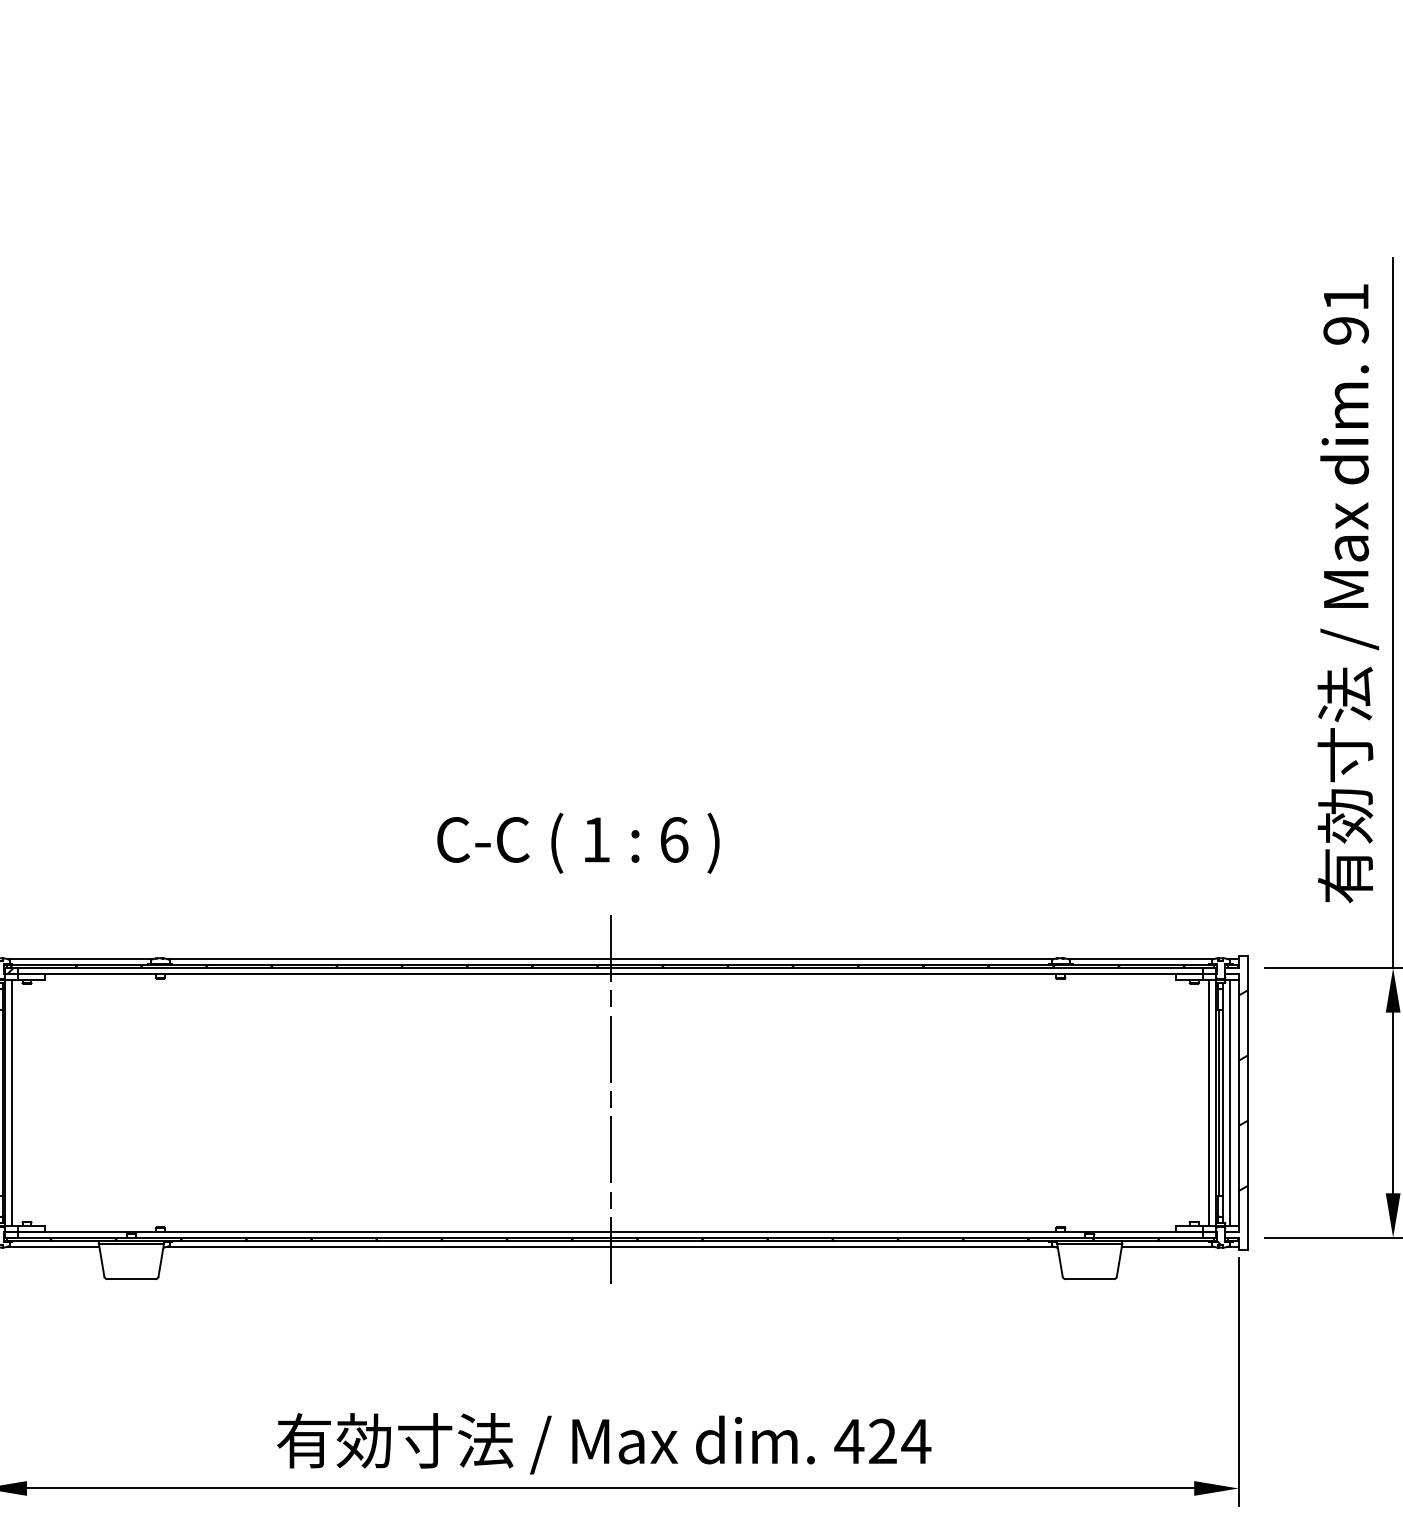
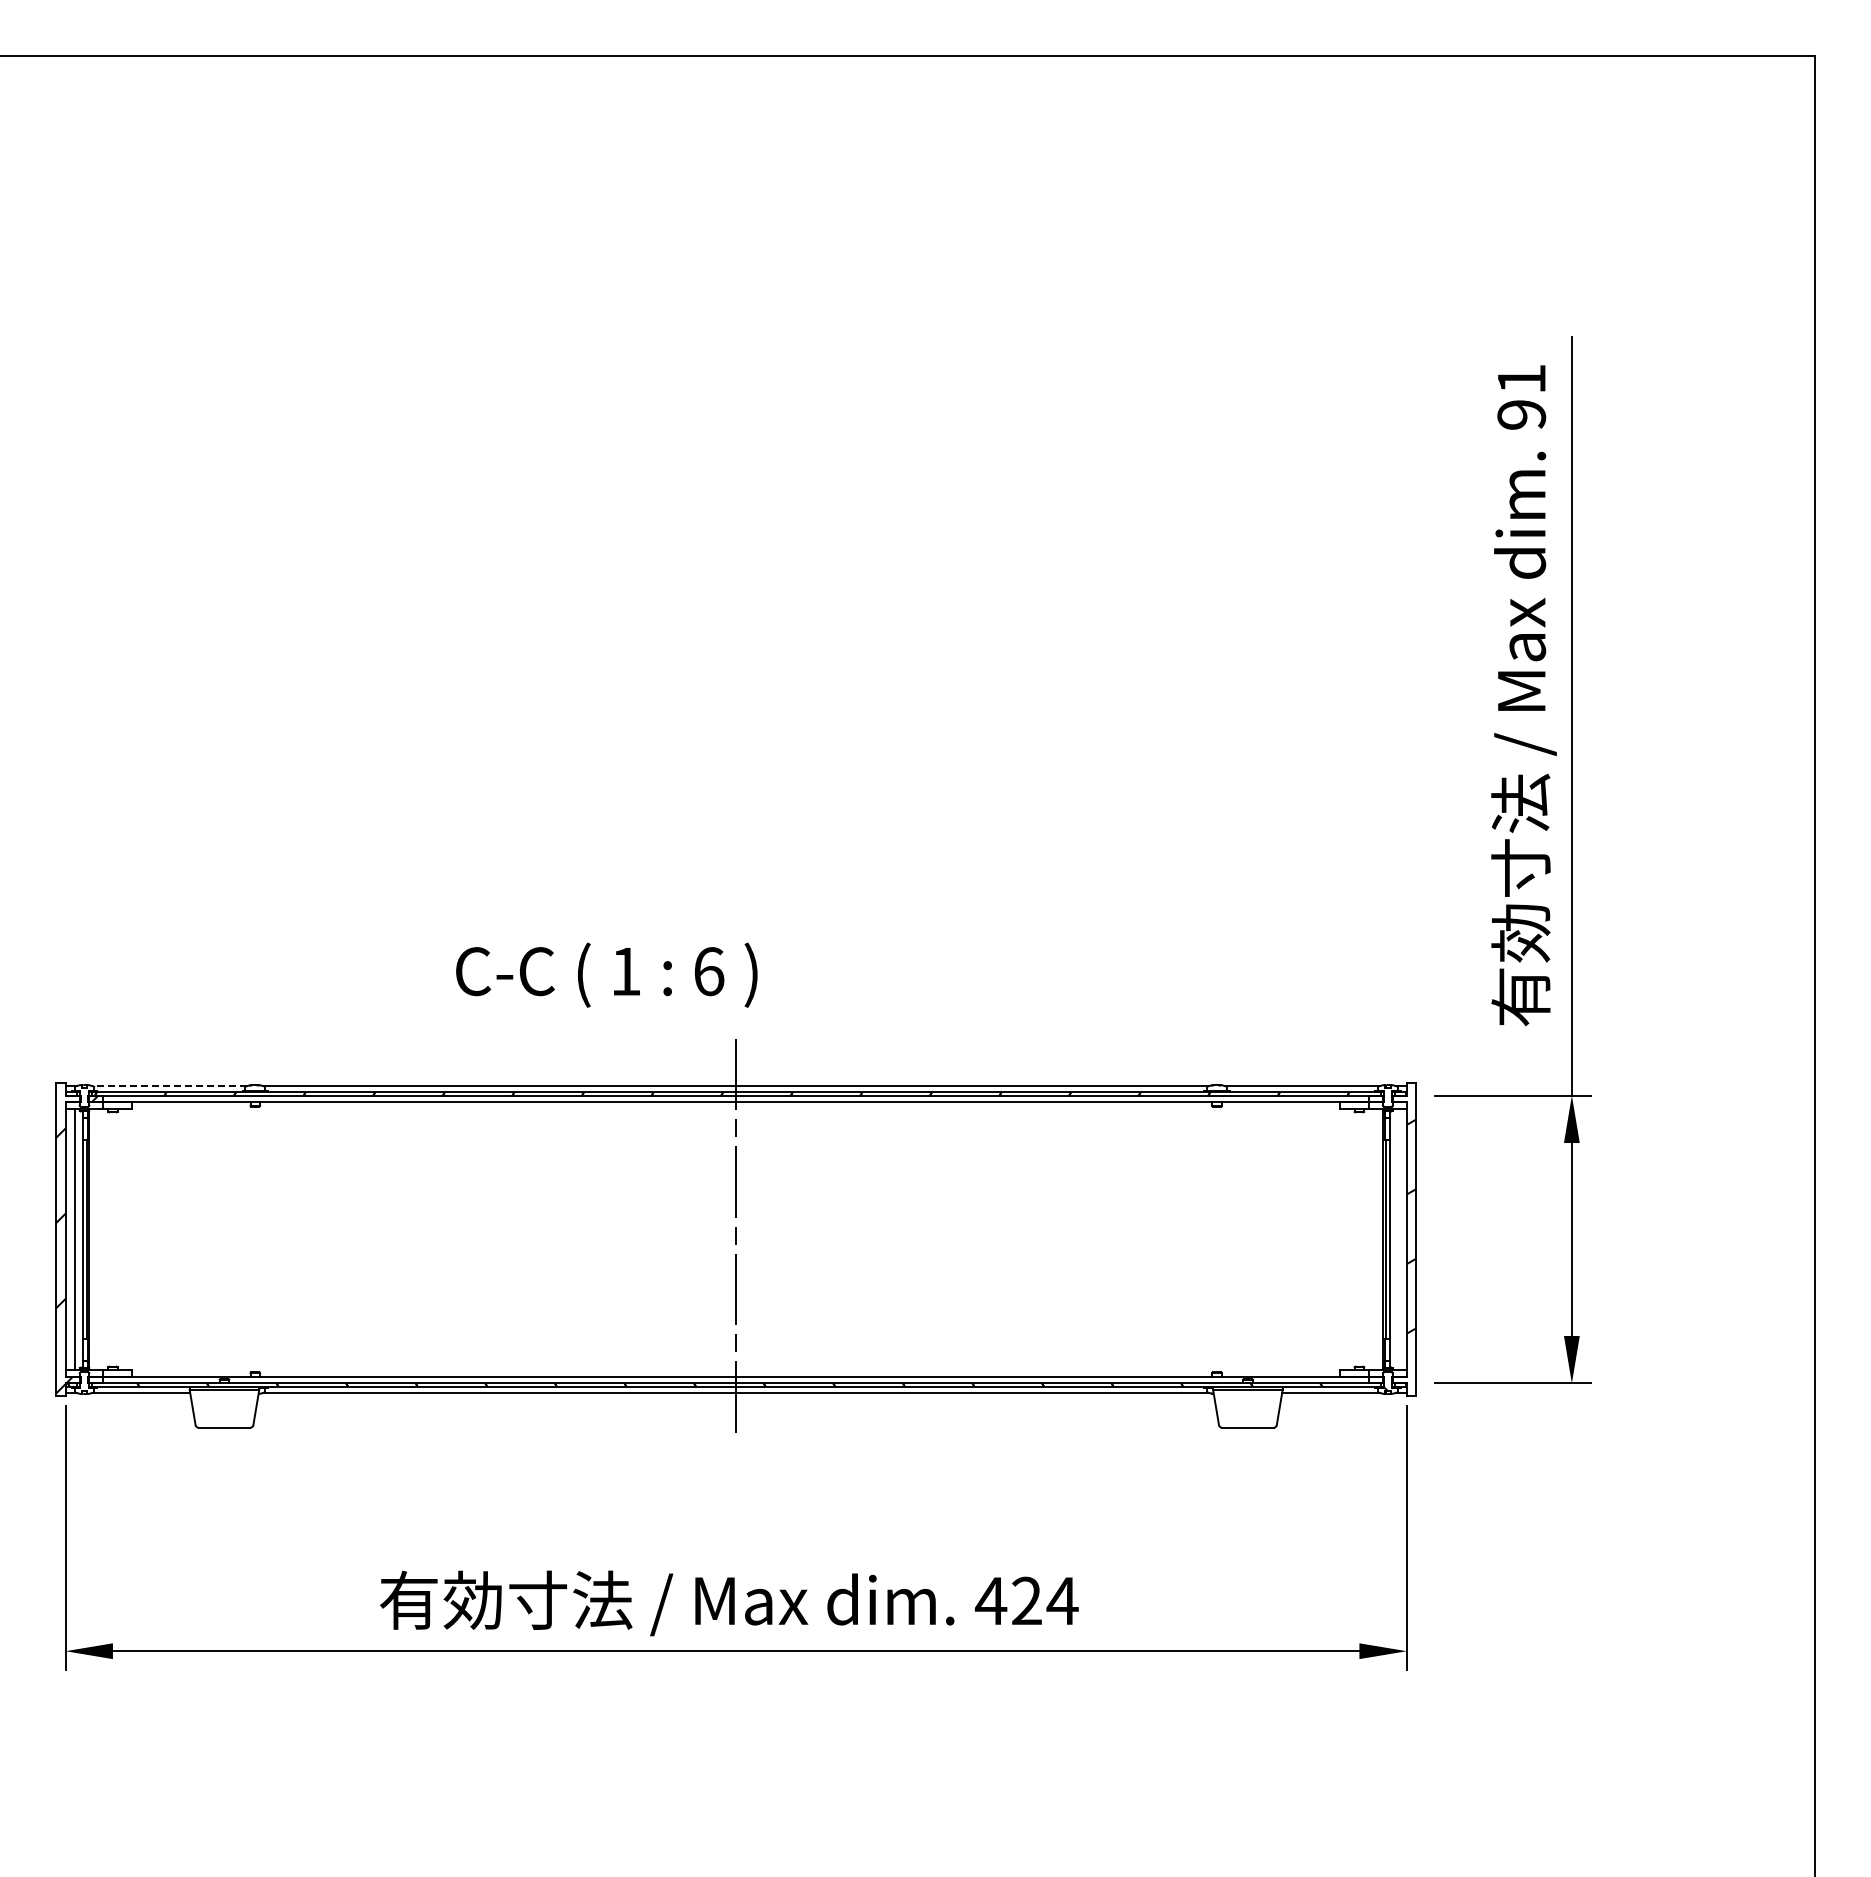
text: (578, 842) -> (606, 974), moved
line: (79, 959) -> (169, 1086), solid -> dashed
line: (12, 1102) -> (97, 1239), removed
line: (1209, 1102) -> (1375, 1239), removed
line: (1229, 1102) -> (1397, 1239), removed

